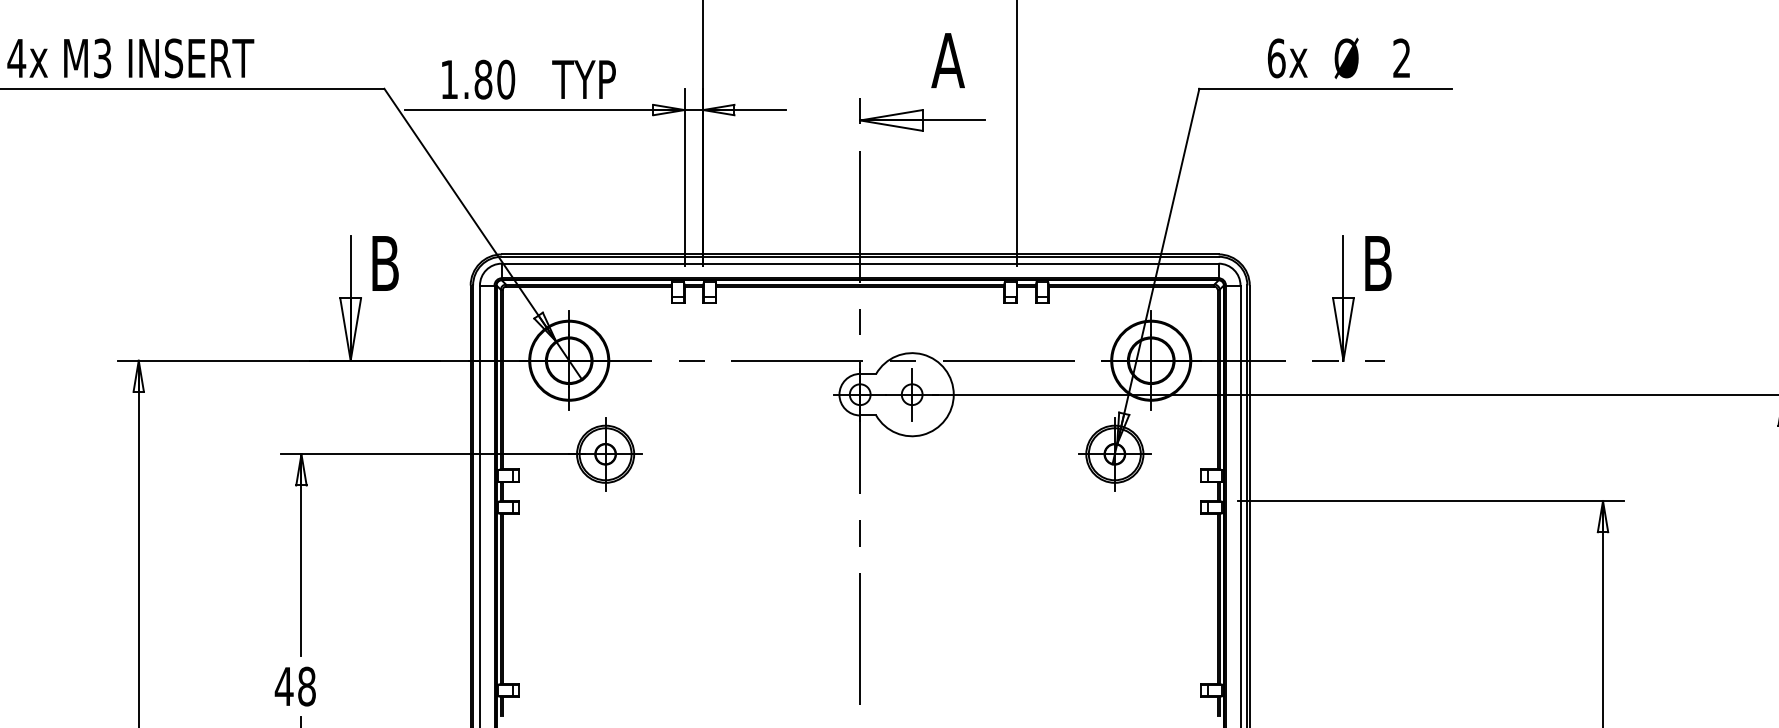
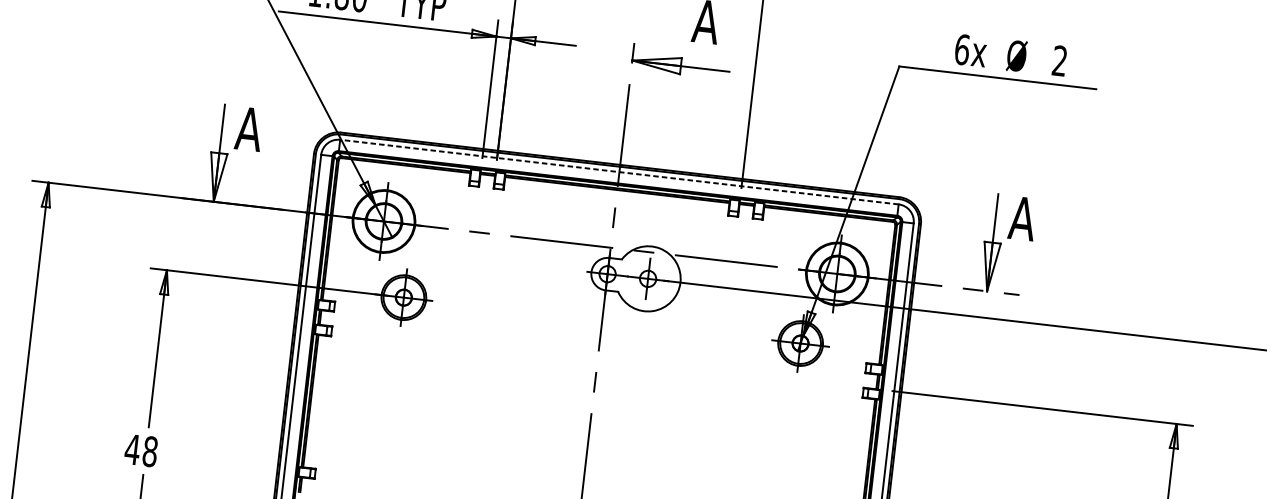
text: (384, 263) -> (248, 129), B -> A
line: (859, 263) -> (618, 171), solid -> dashed
text: (1377, 263) -> (1022, 218), B -> A

